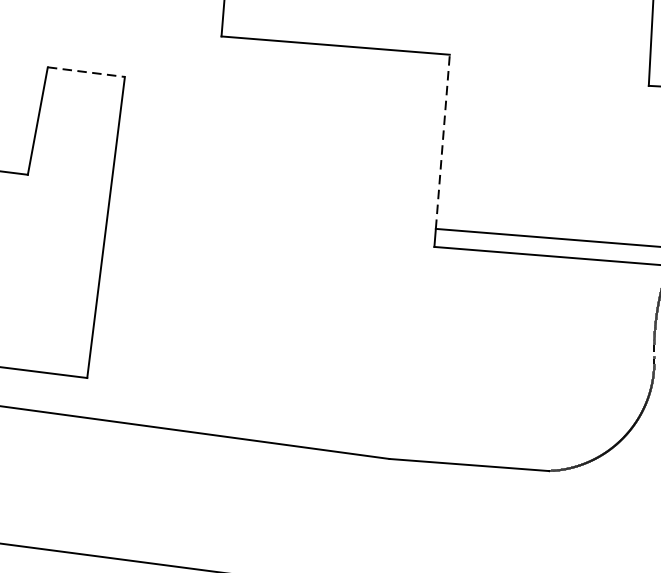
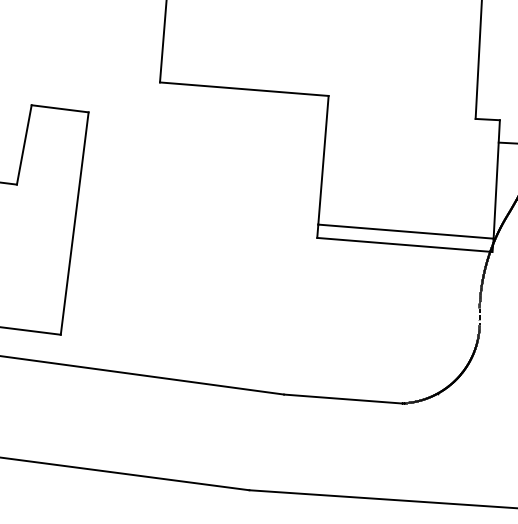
line: (86, 71) -> (60, 108), dashed -> solid
line: (442, 142) -> (323, 160), dashed -> solid

